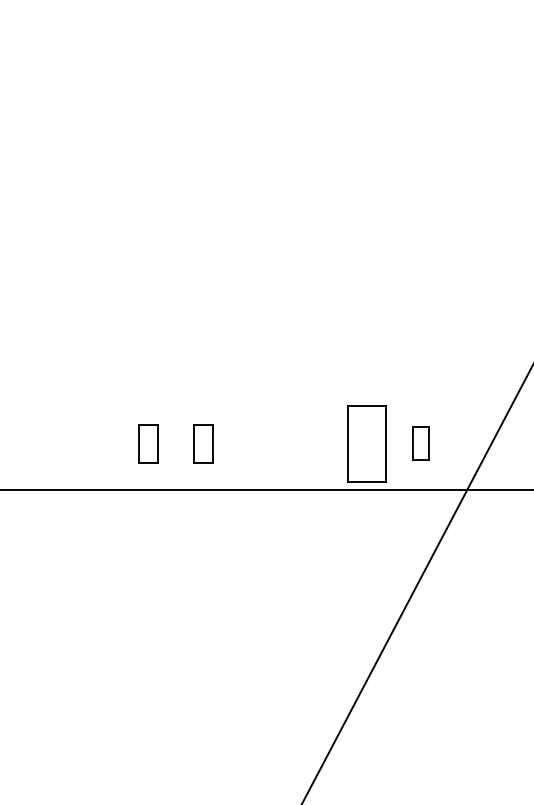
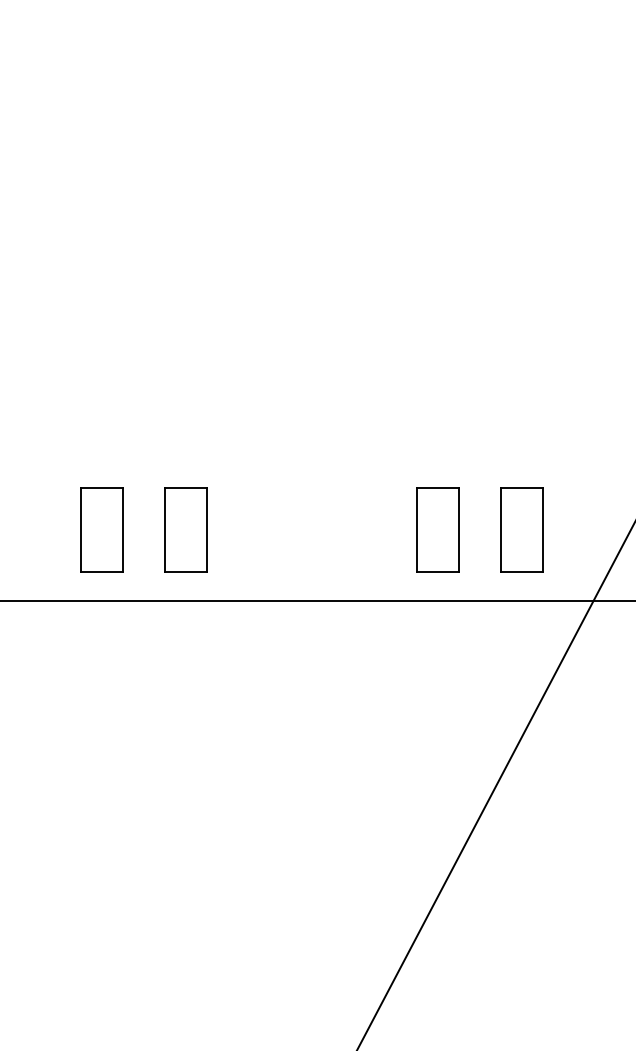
part: (148, 443) -> (101, 529), size x1.43
part: (203, 443) -> (186, 529), size x1.43
part: (366, 443) -> (438, 529), size x0.71
part: (420, 443) -> (521, 529), size x1.67

